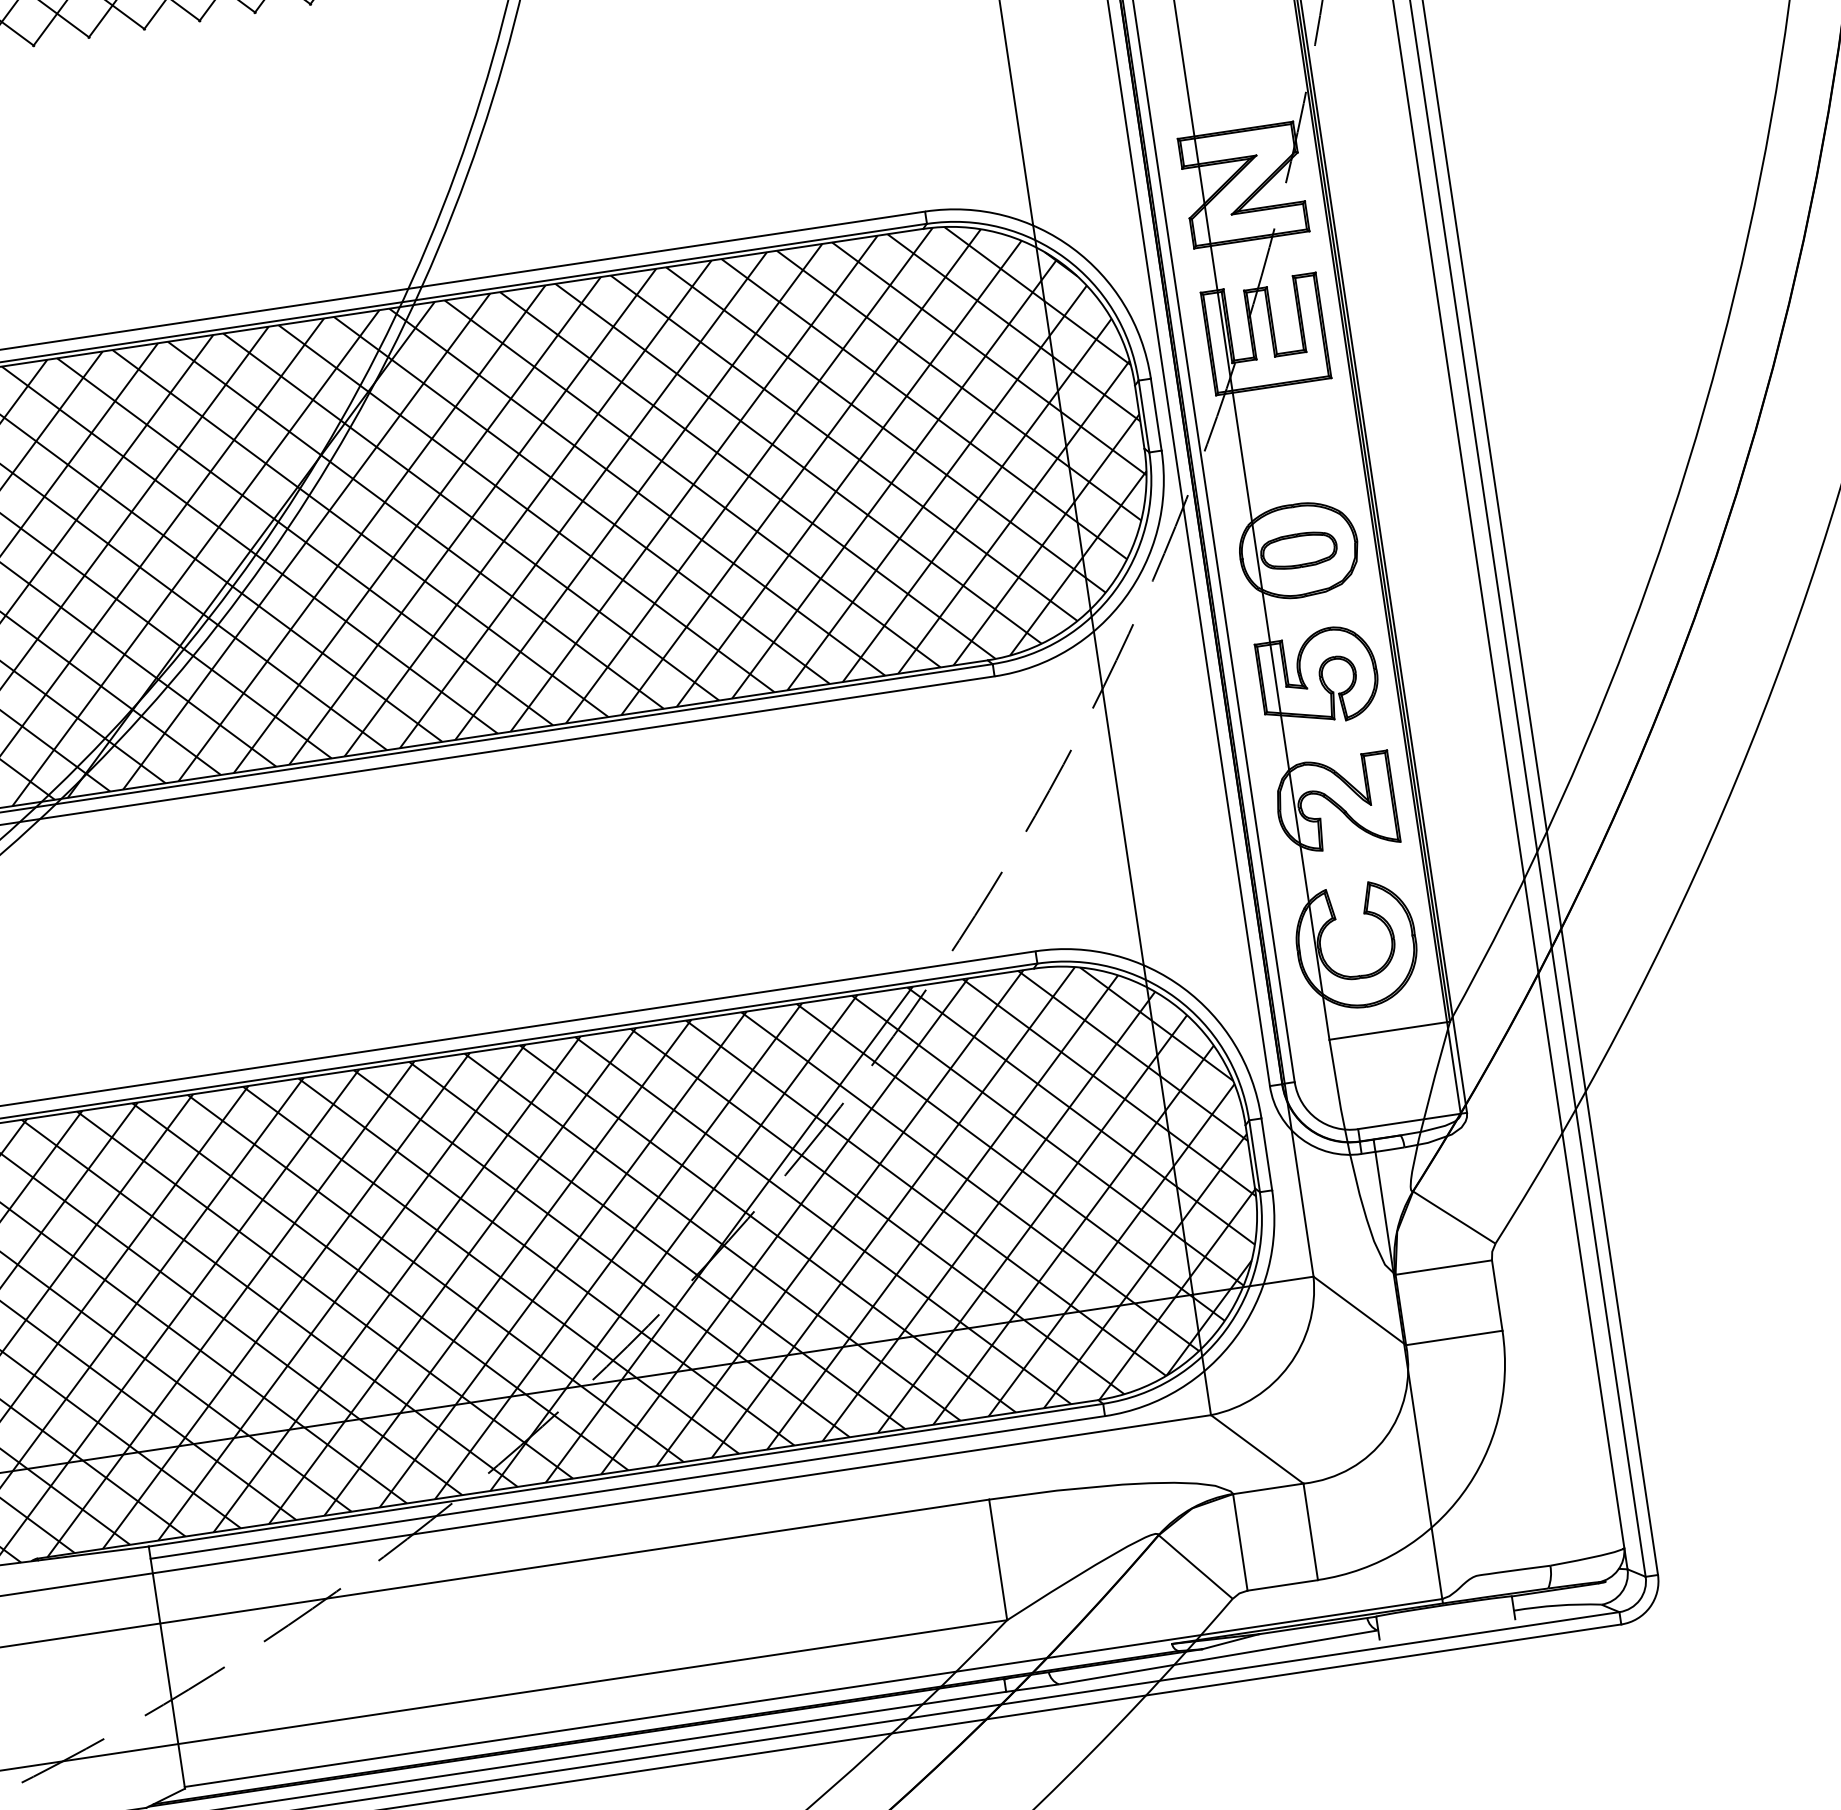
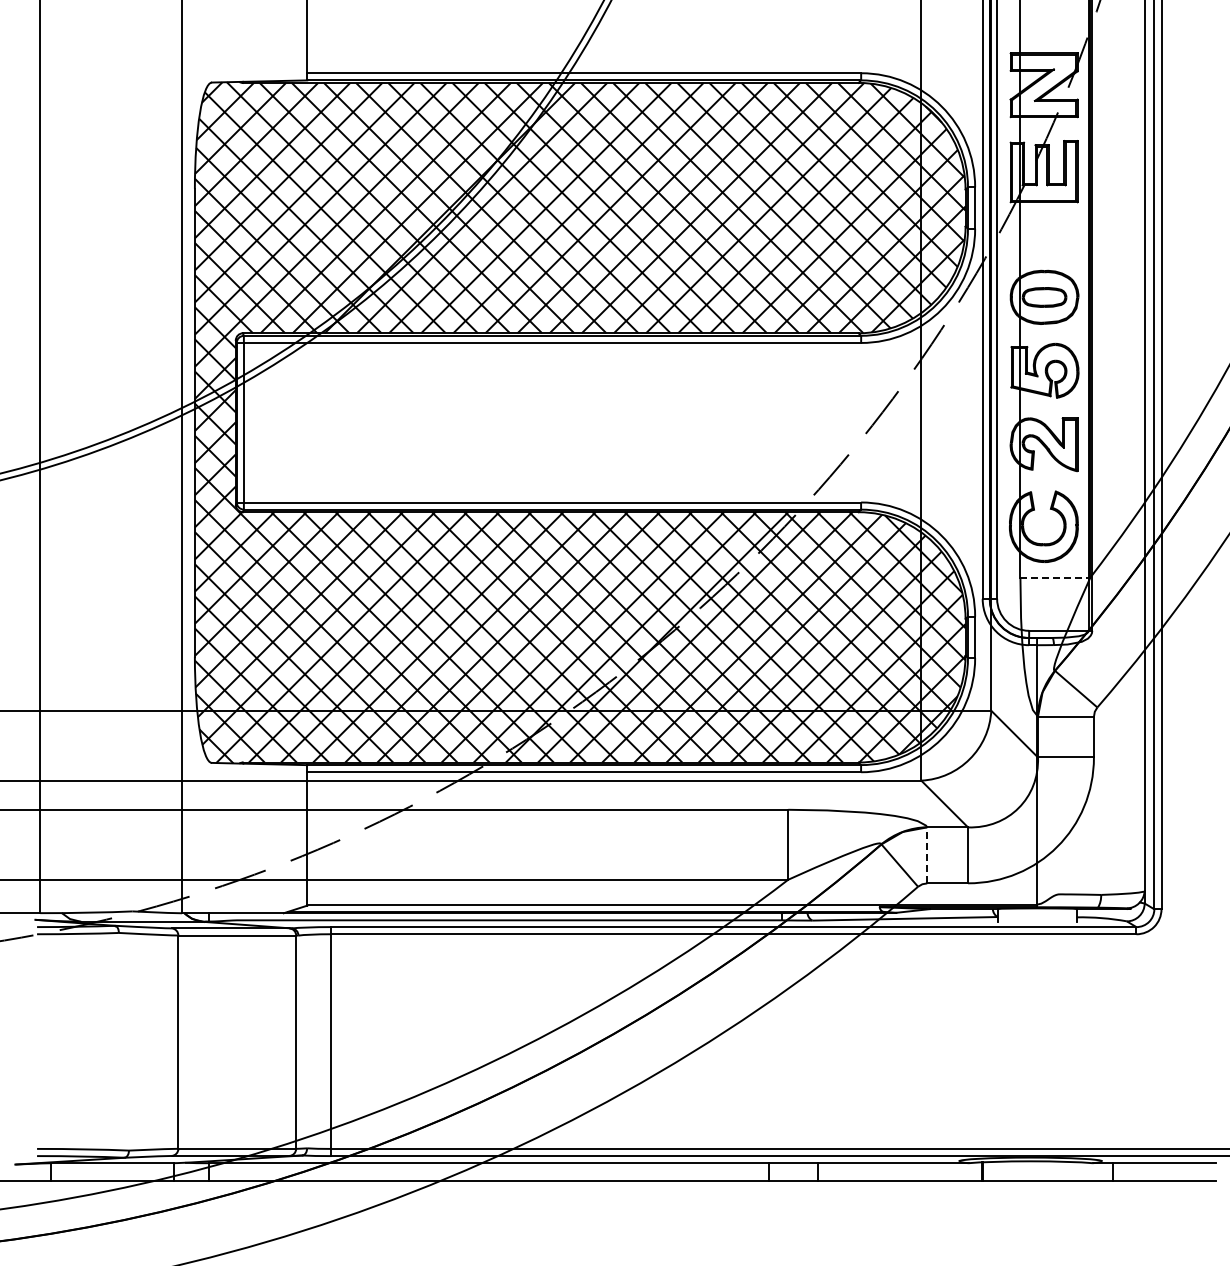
line: (1389, 1030) -> (1055, 577), solid -> dashed
line: (1240, 1540) -> (927, 854), solid -> dashed

